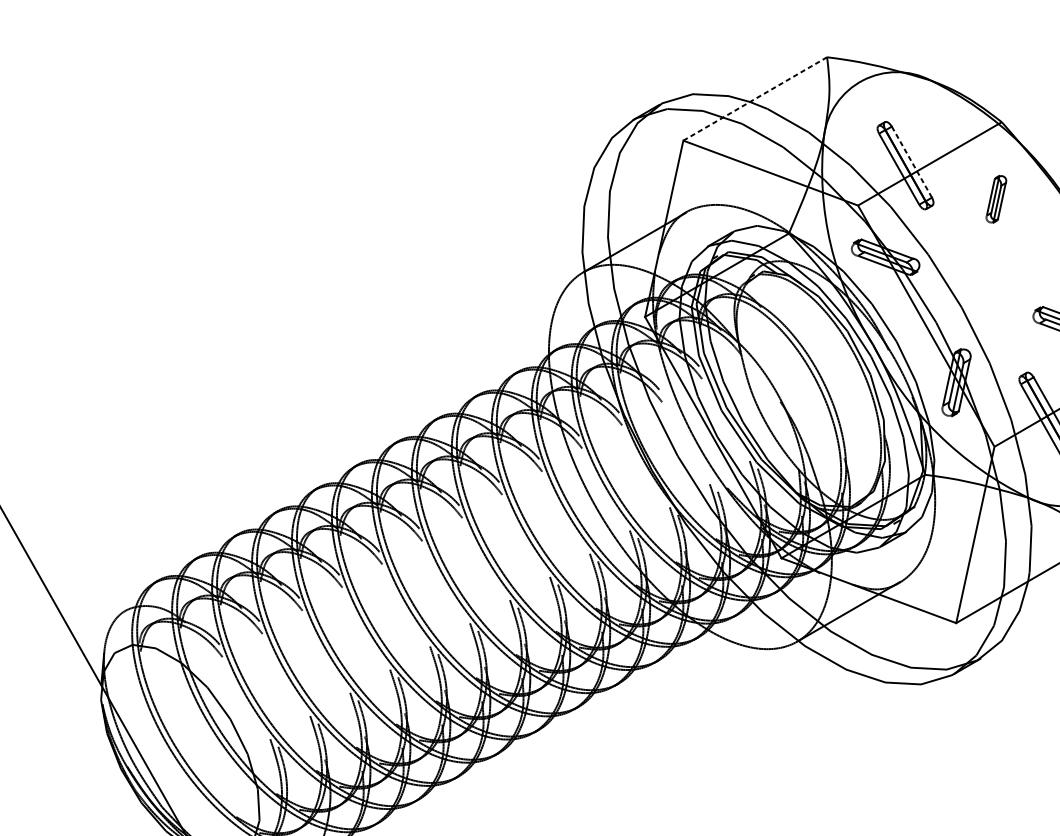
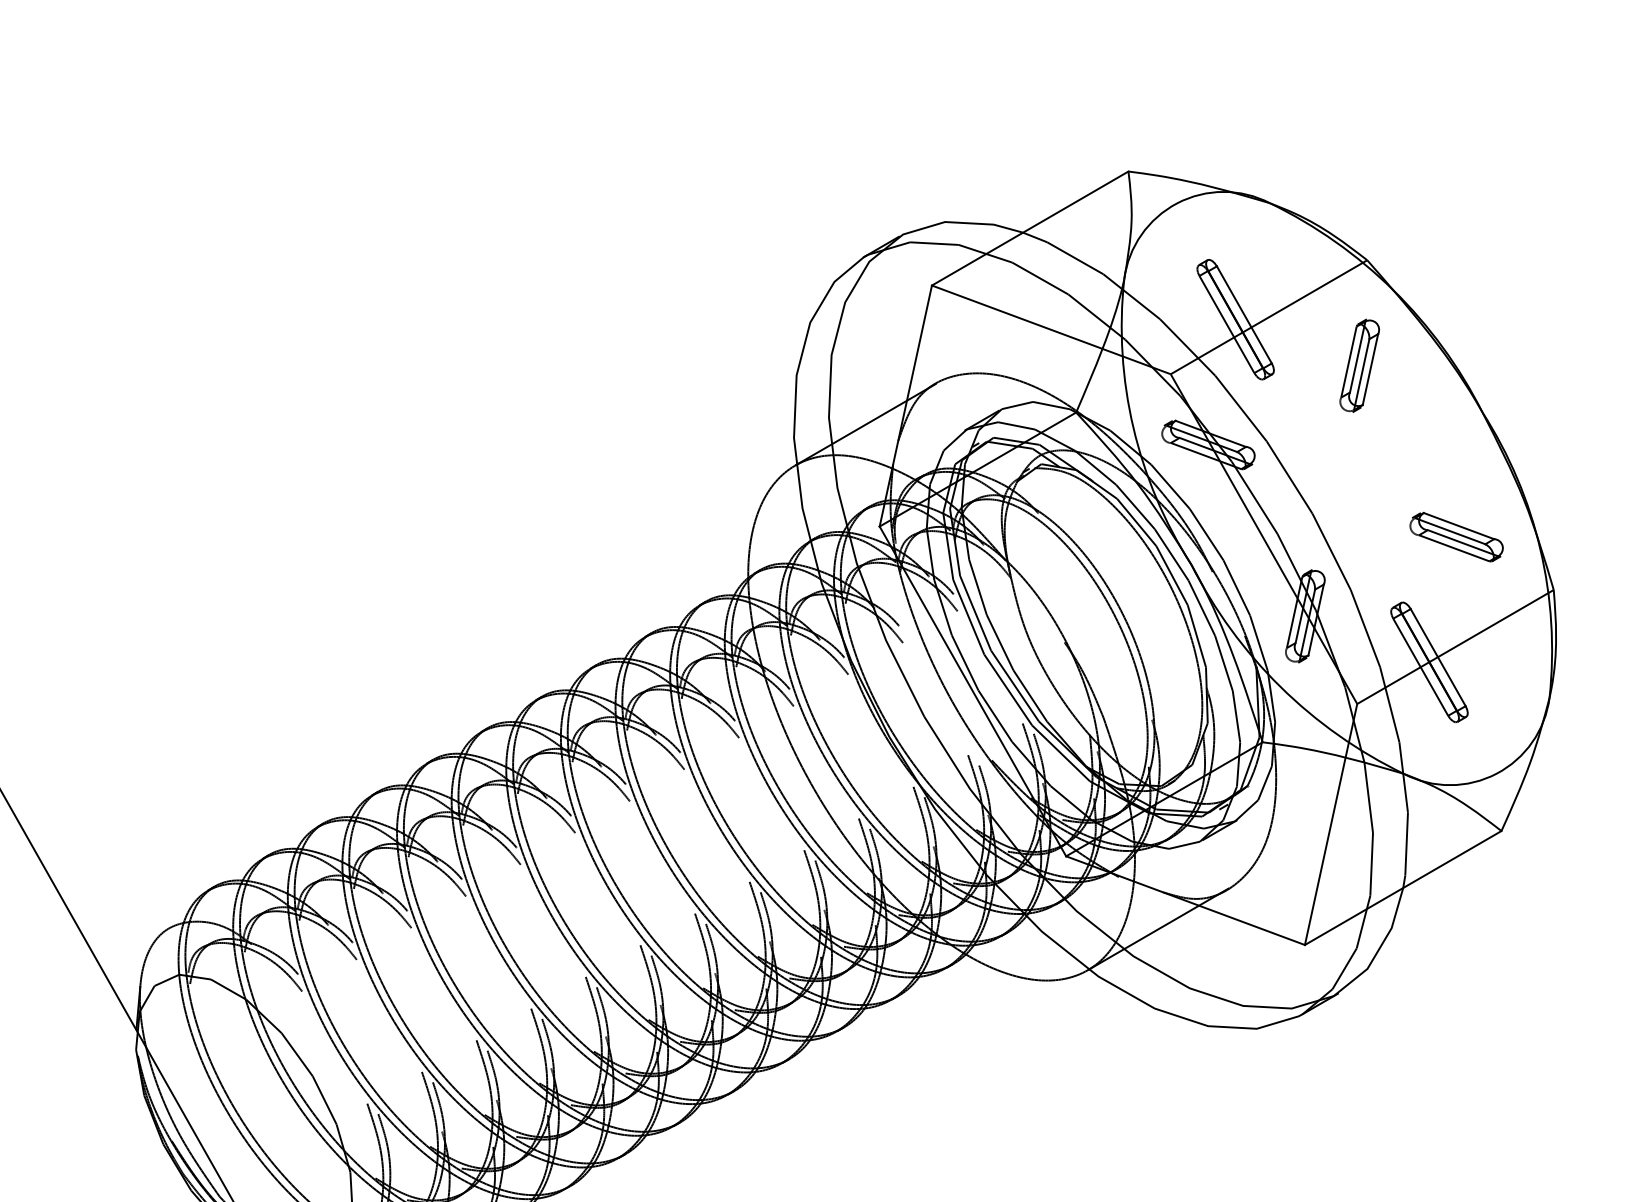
line: (755, 98) -> (1030, 228), dashed -> solid
line: (912, 161) -> (1244, 314), dashed -> solid
part: (996, 199) -> (1359, 365), size x1.43

